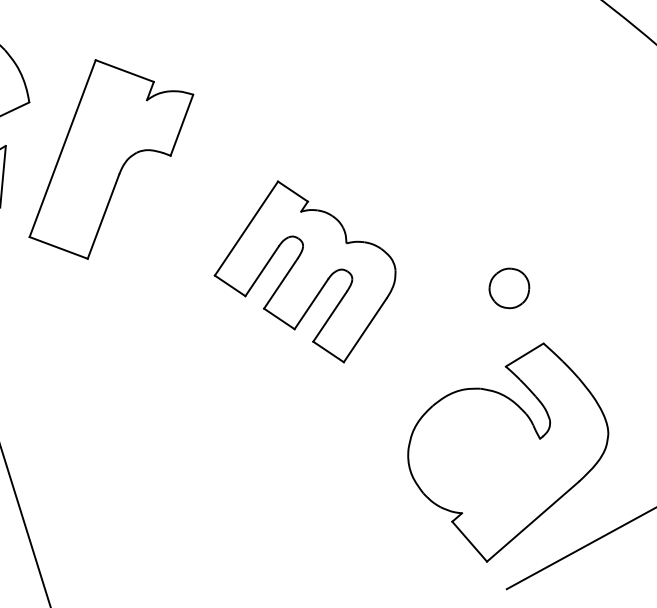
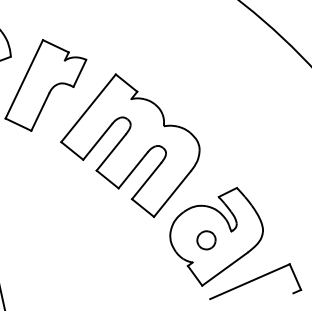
part: (305, 271) -> (130, 145), size x1.67
part: (509, 288) -> (206, 240), moved

